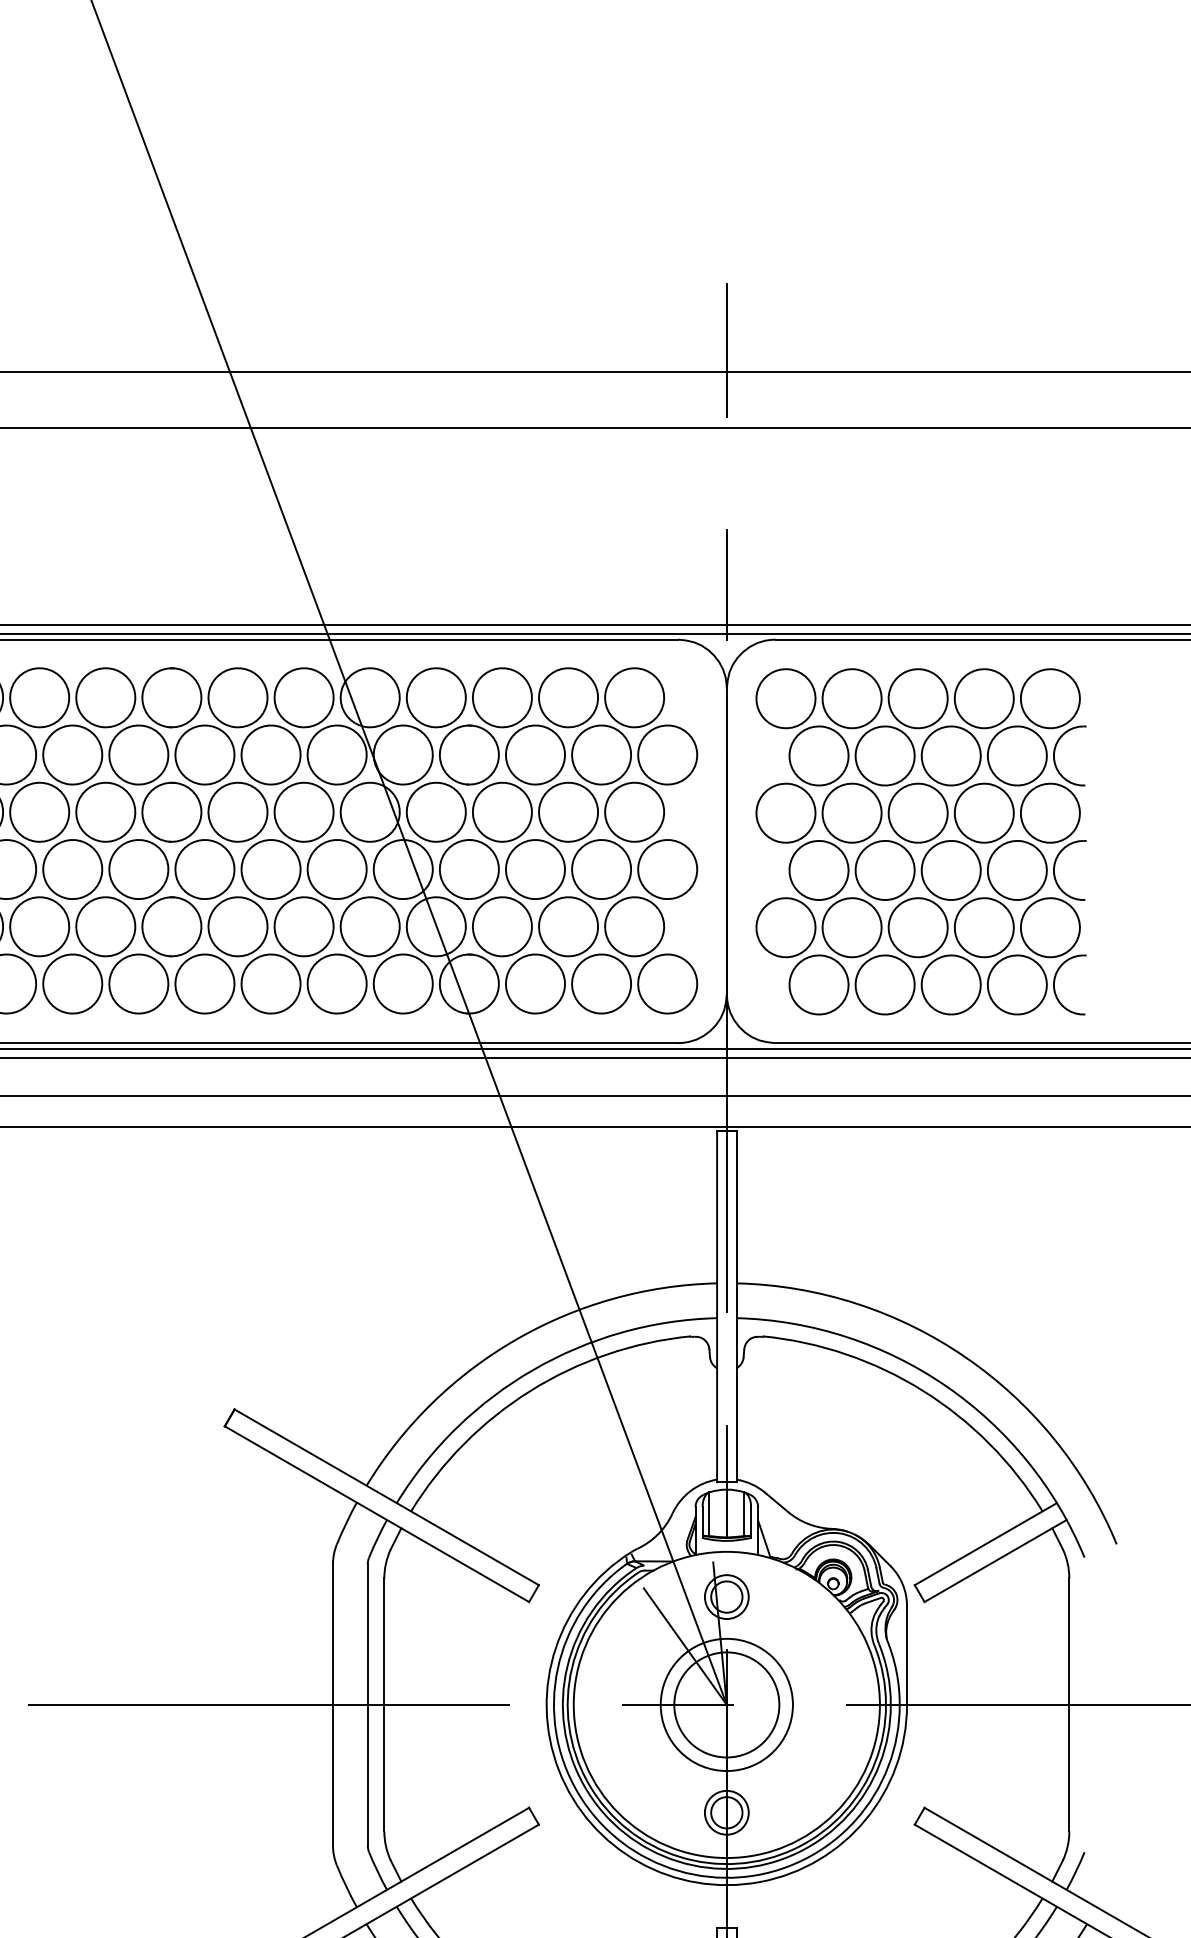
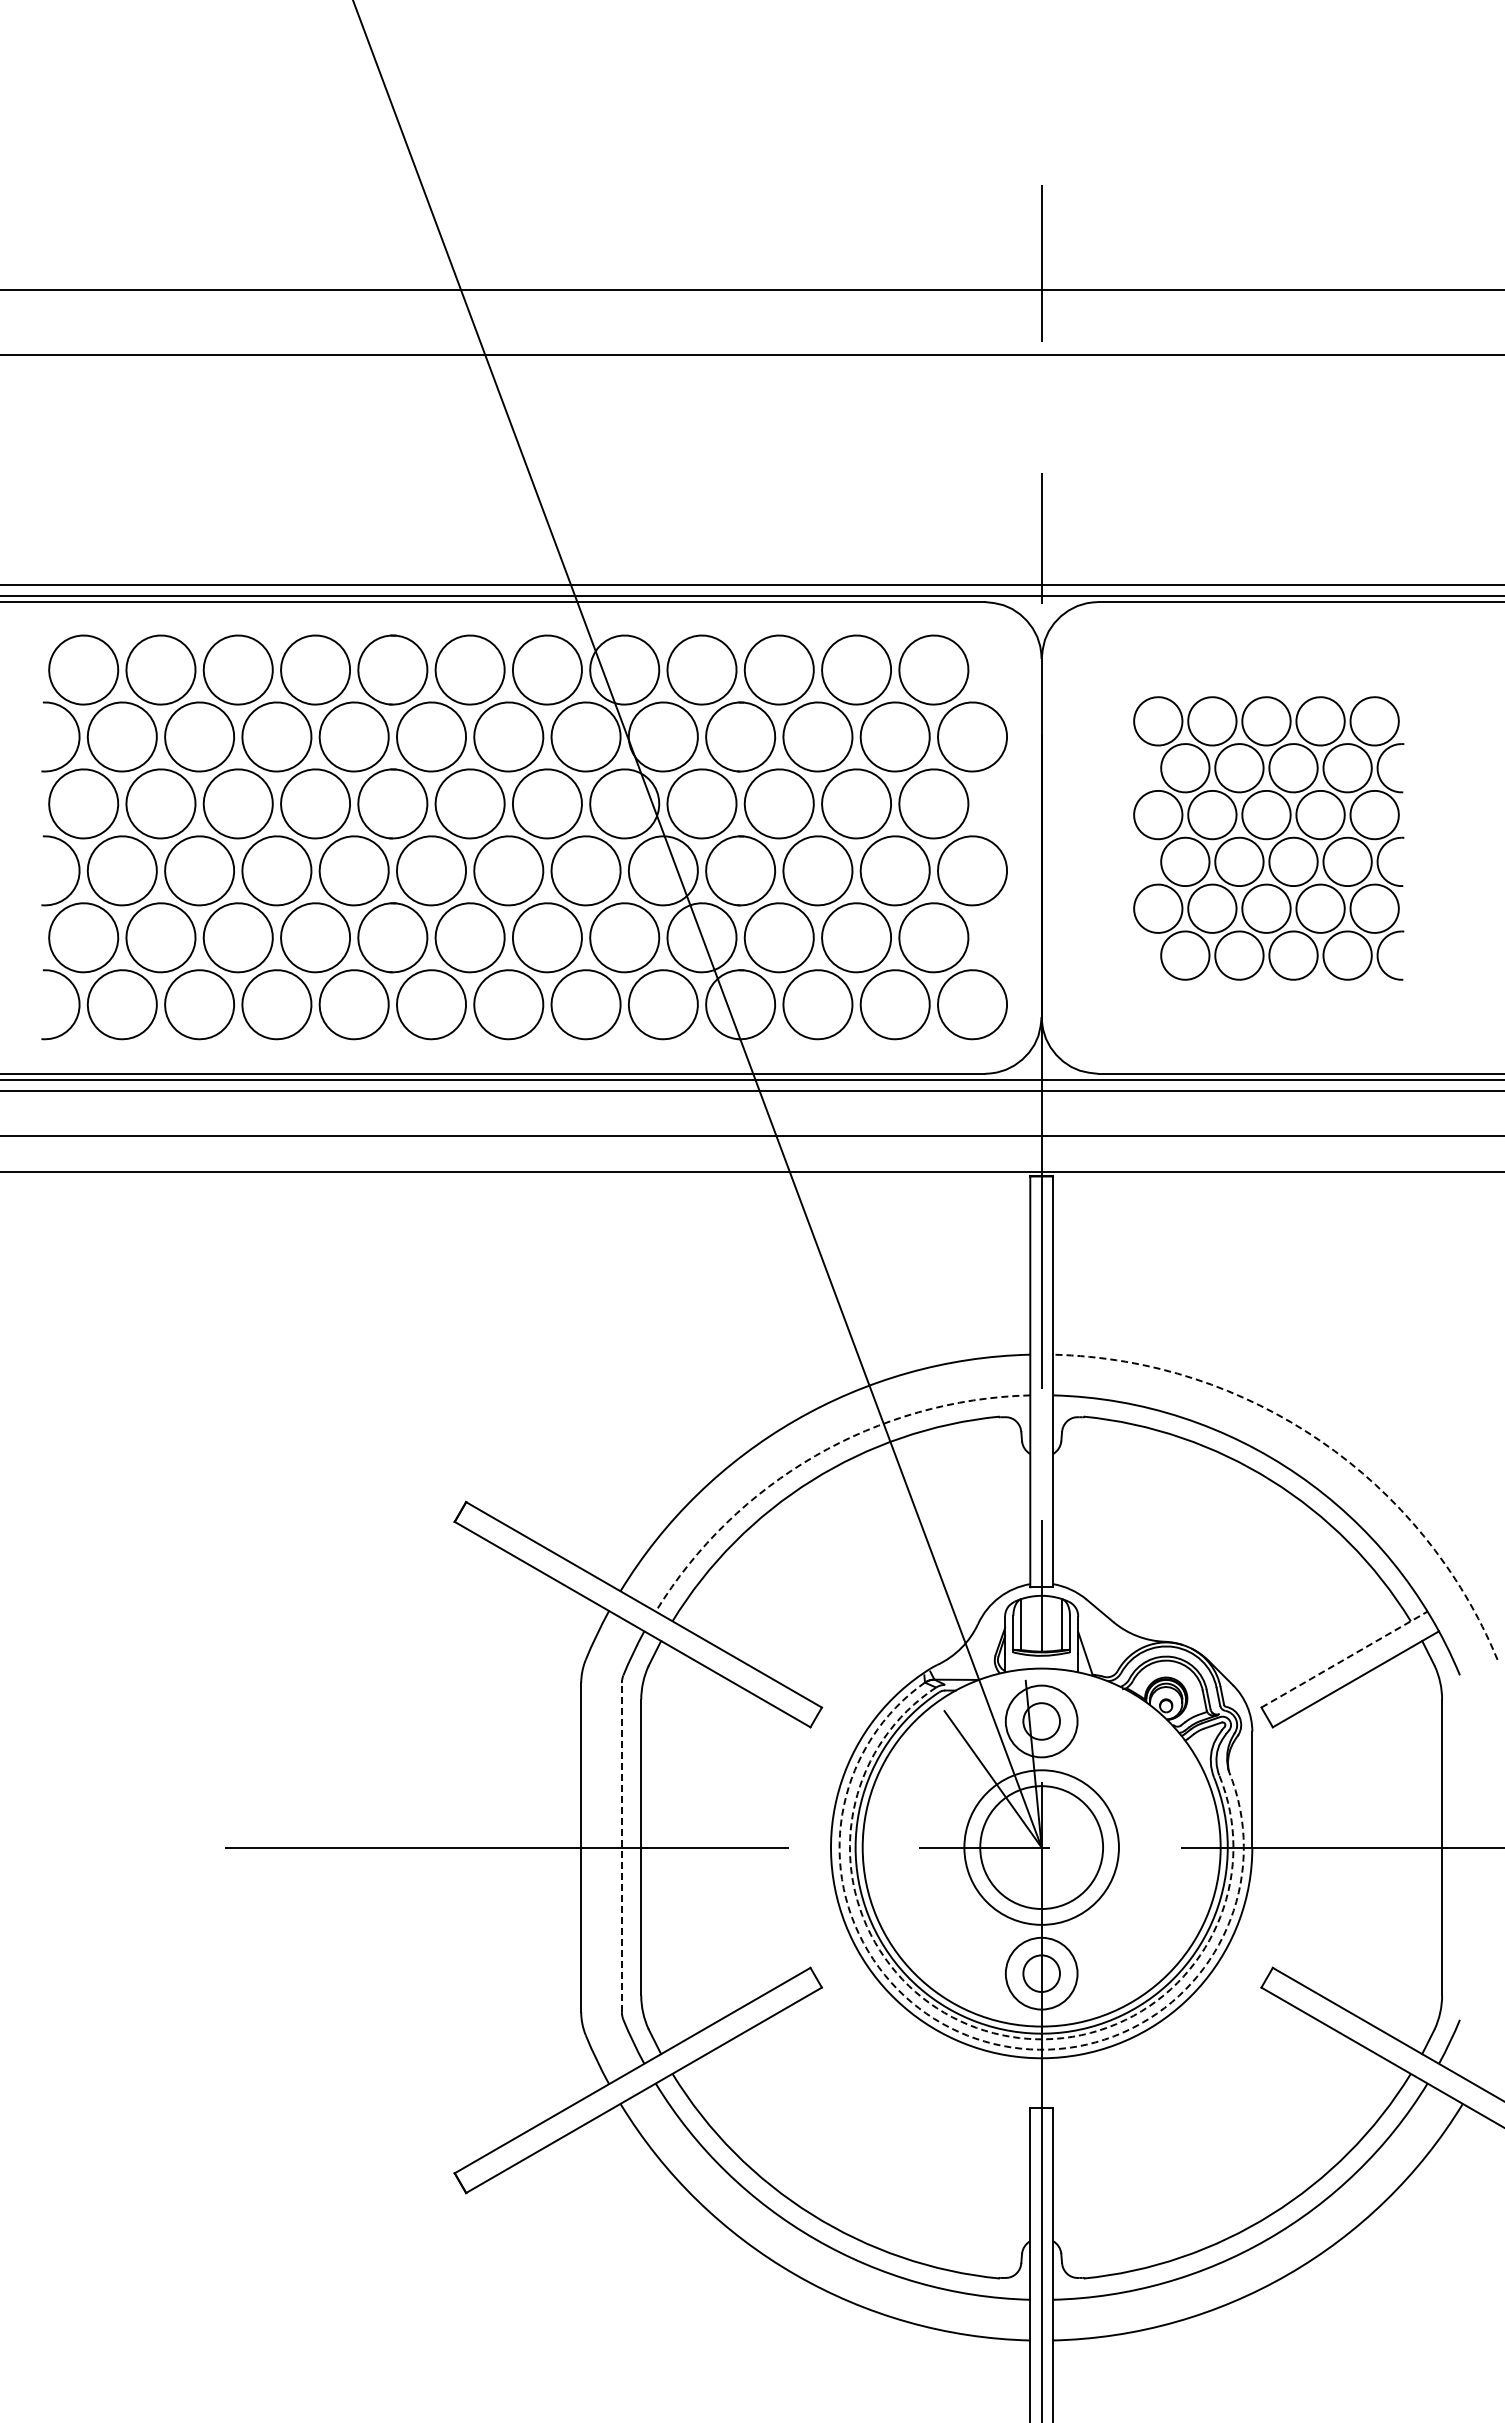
part: (920, 841) -> (1268, 838), size x0.7
arc: (965, 1357) -> (1320, 1441), solid -> dashed
arc: (533, 1369) -> (815, 1455), solid -> dashed
line: (985, 1544) -> (1344, 1659), solid -> dashed
circle: (726, 1597) -> (1041, 1721), size x1.4
line: (367, 1704) -> (621, 1847), solid -> dashed
circle: (726, 1812) -> (1041, 1973), size x1.4
arc: (677, 1861) -> (984, 2030), solid -> dashed
arc: (677, 1870) -> (984, 2041), solid -> dashed

